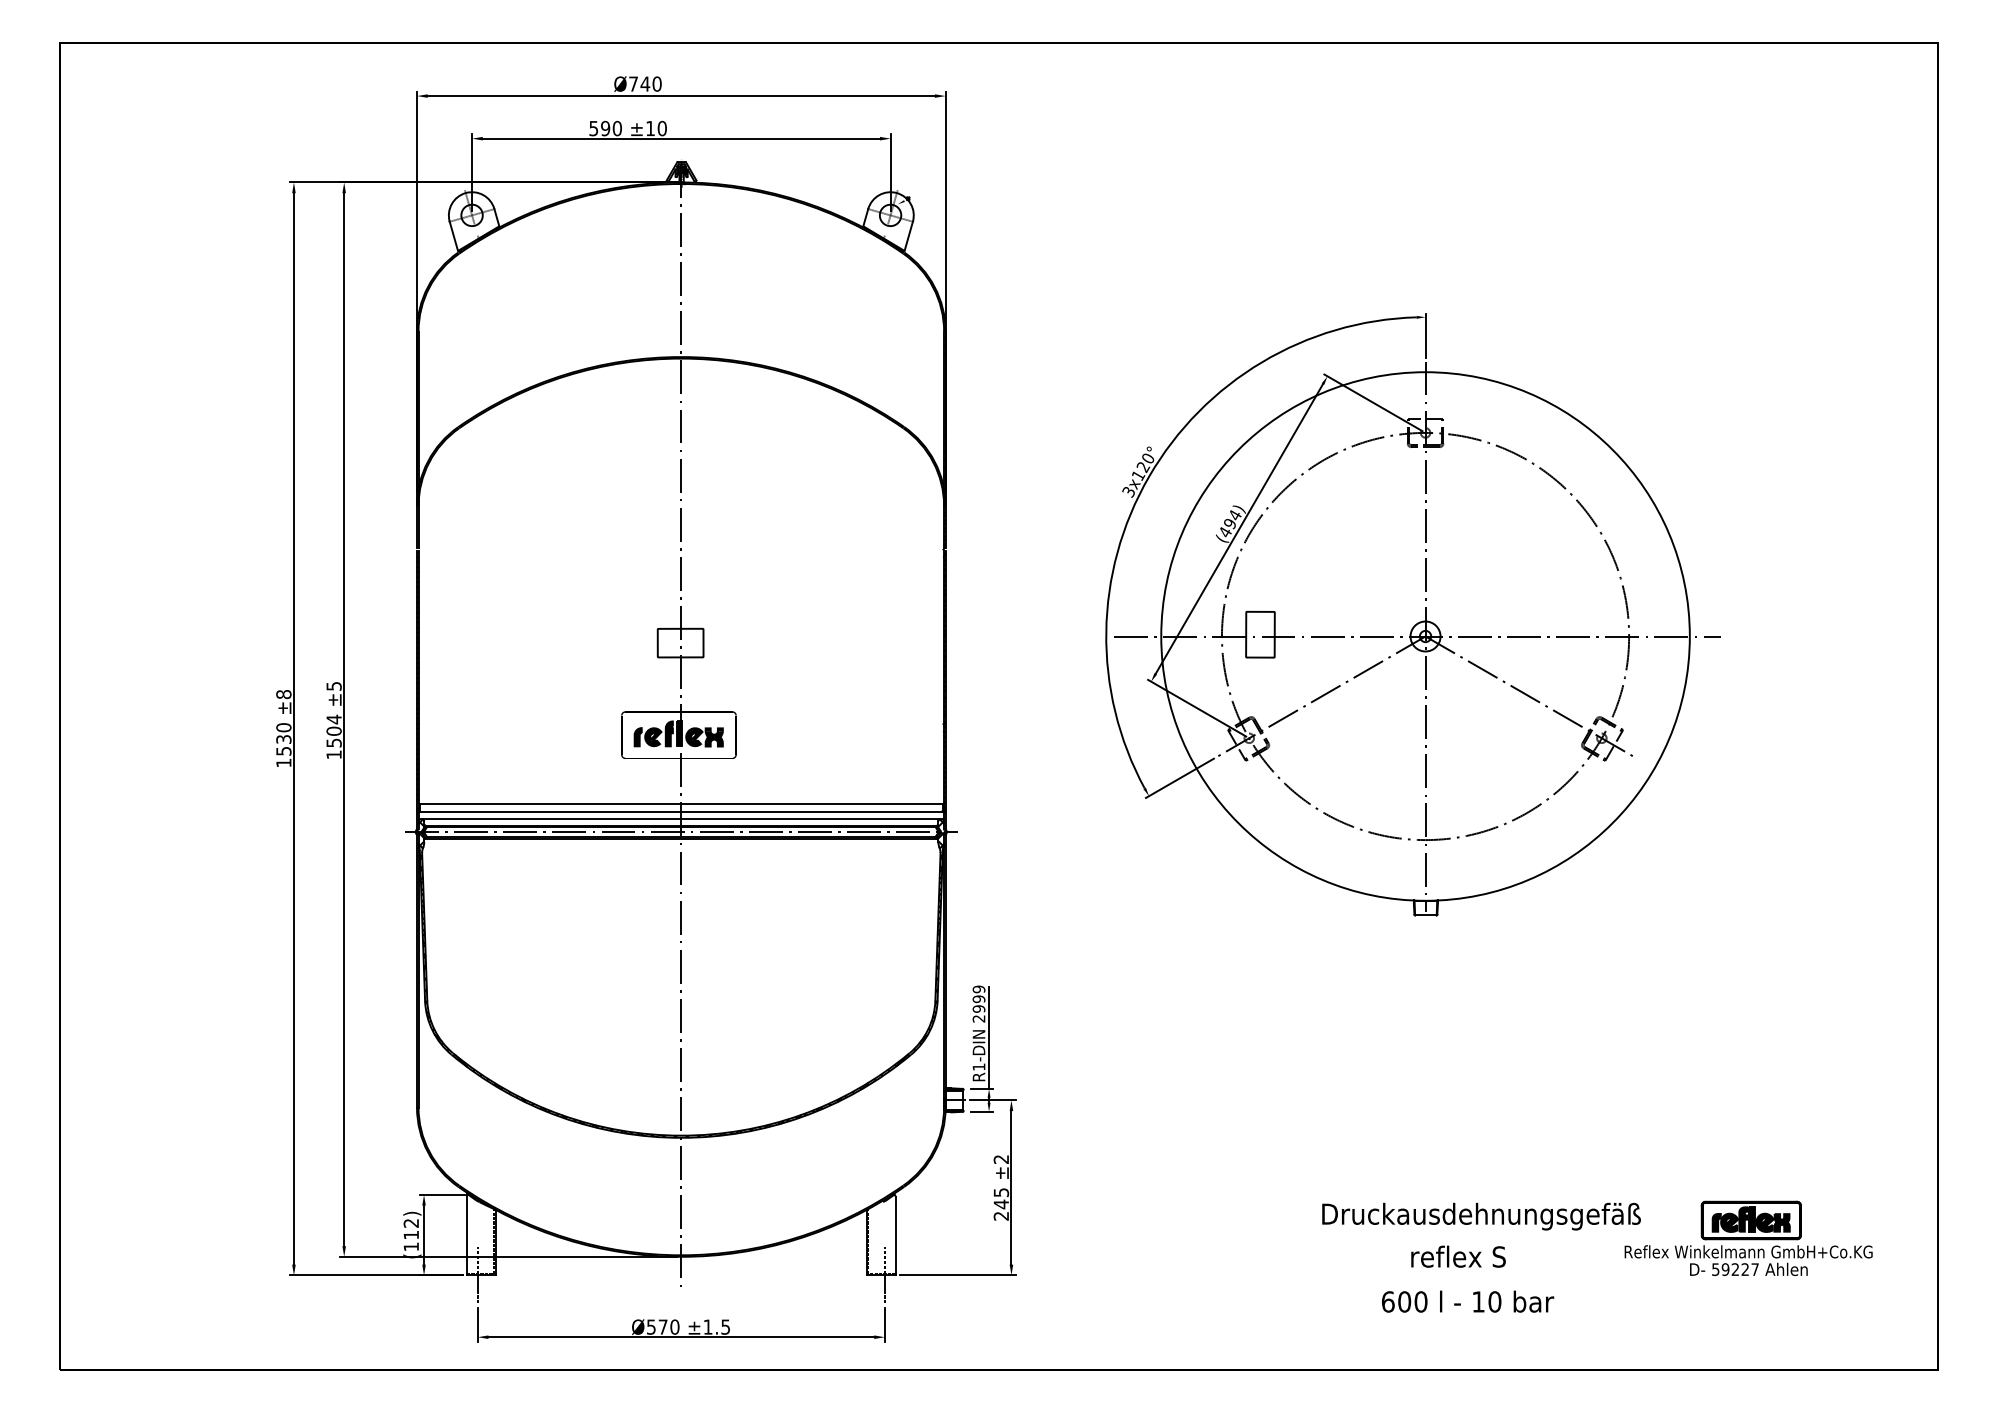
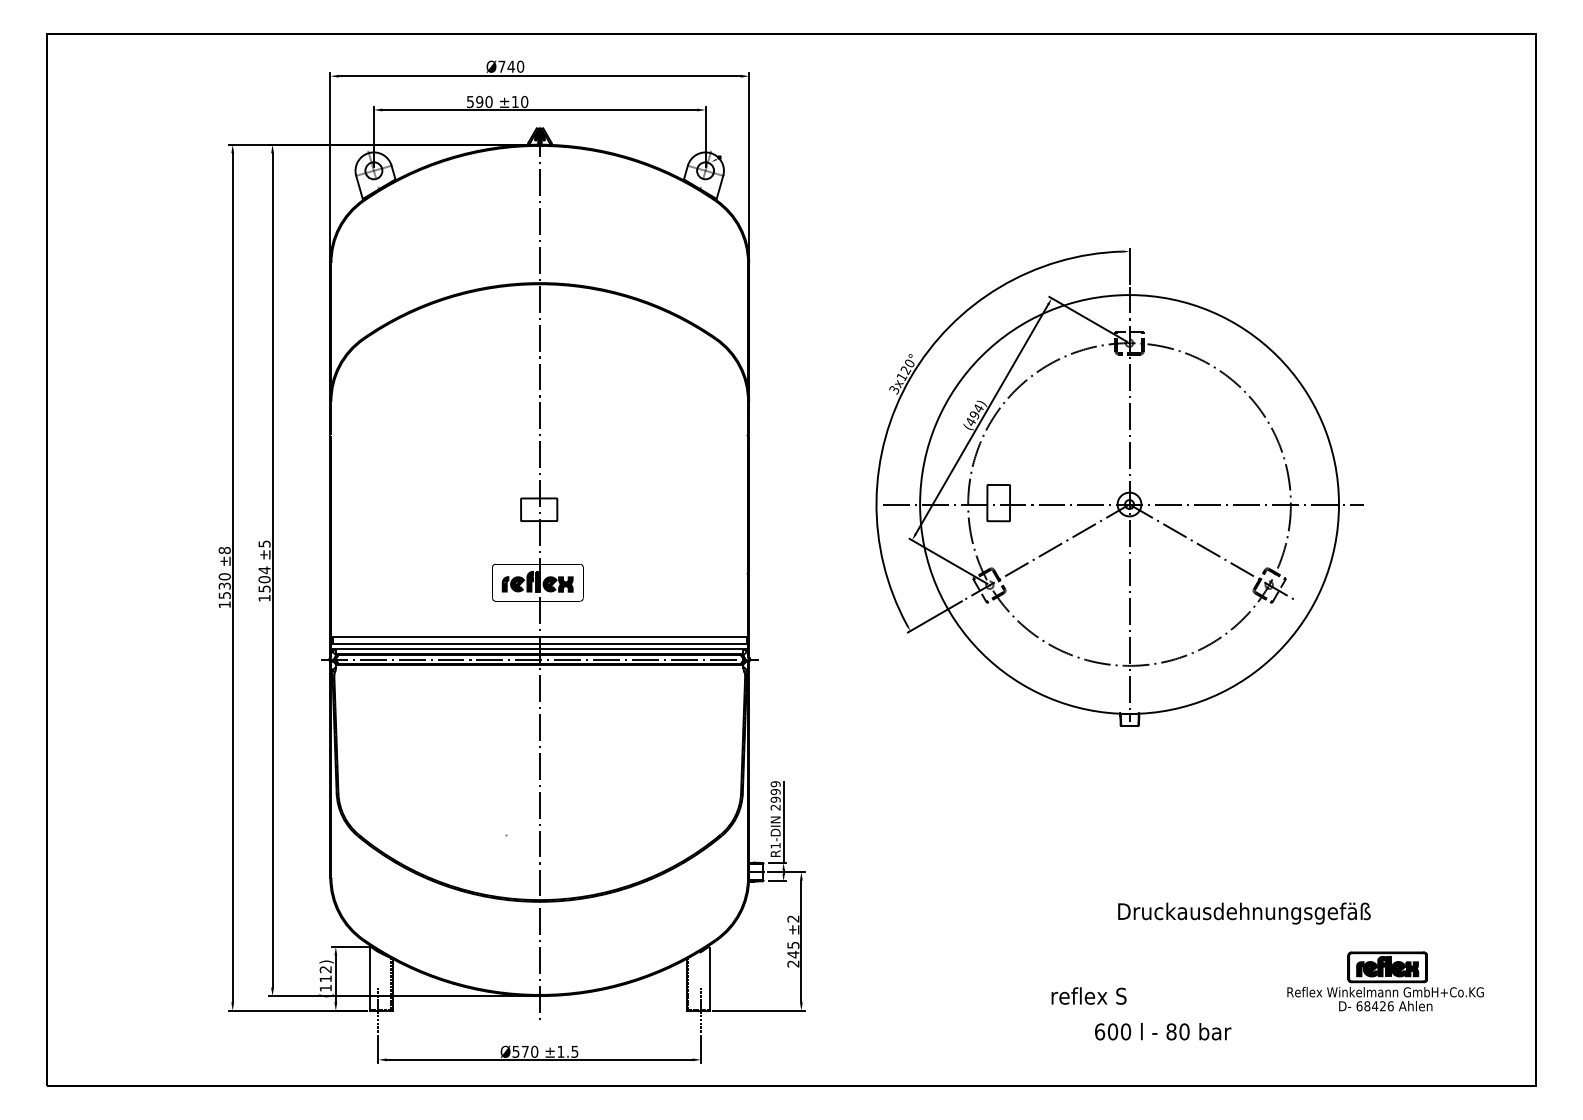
text: (1481, 1216) -> (1244, 913), moved
text: (1458, 1256) -> (1089, 995), moved
text: (1735, 1269) -> (1375, 1006), 59227 -> 68426
text: (1478, 1301) -> (1171, 1031), 10 -> 80

